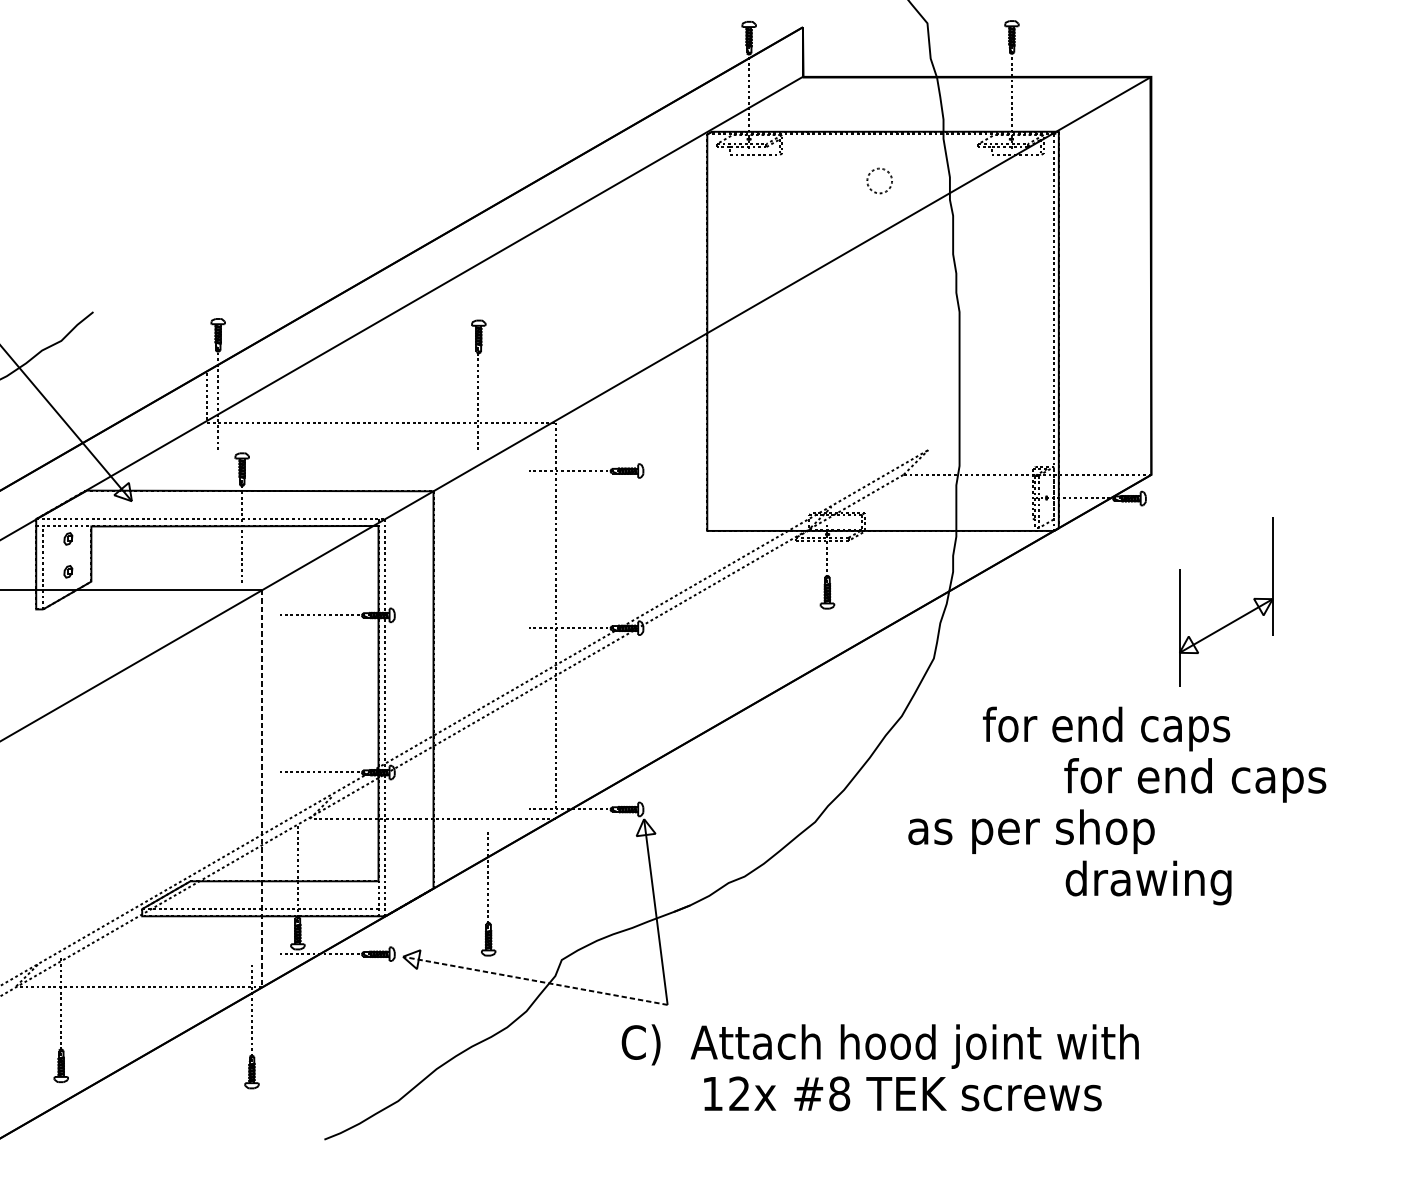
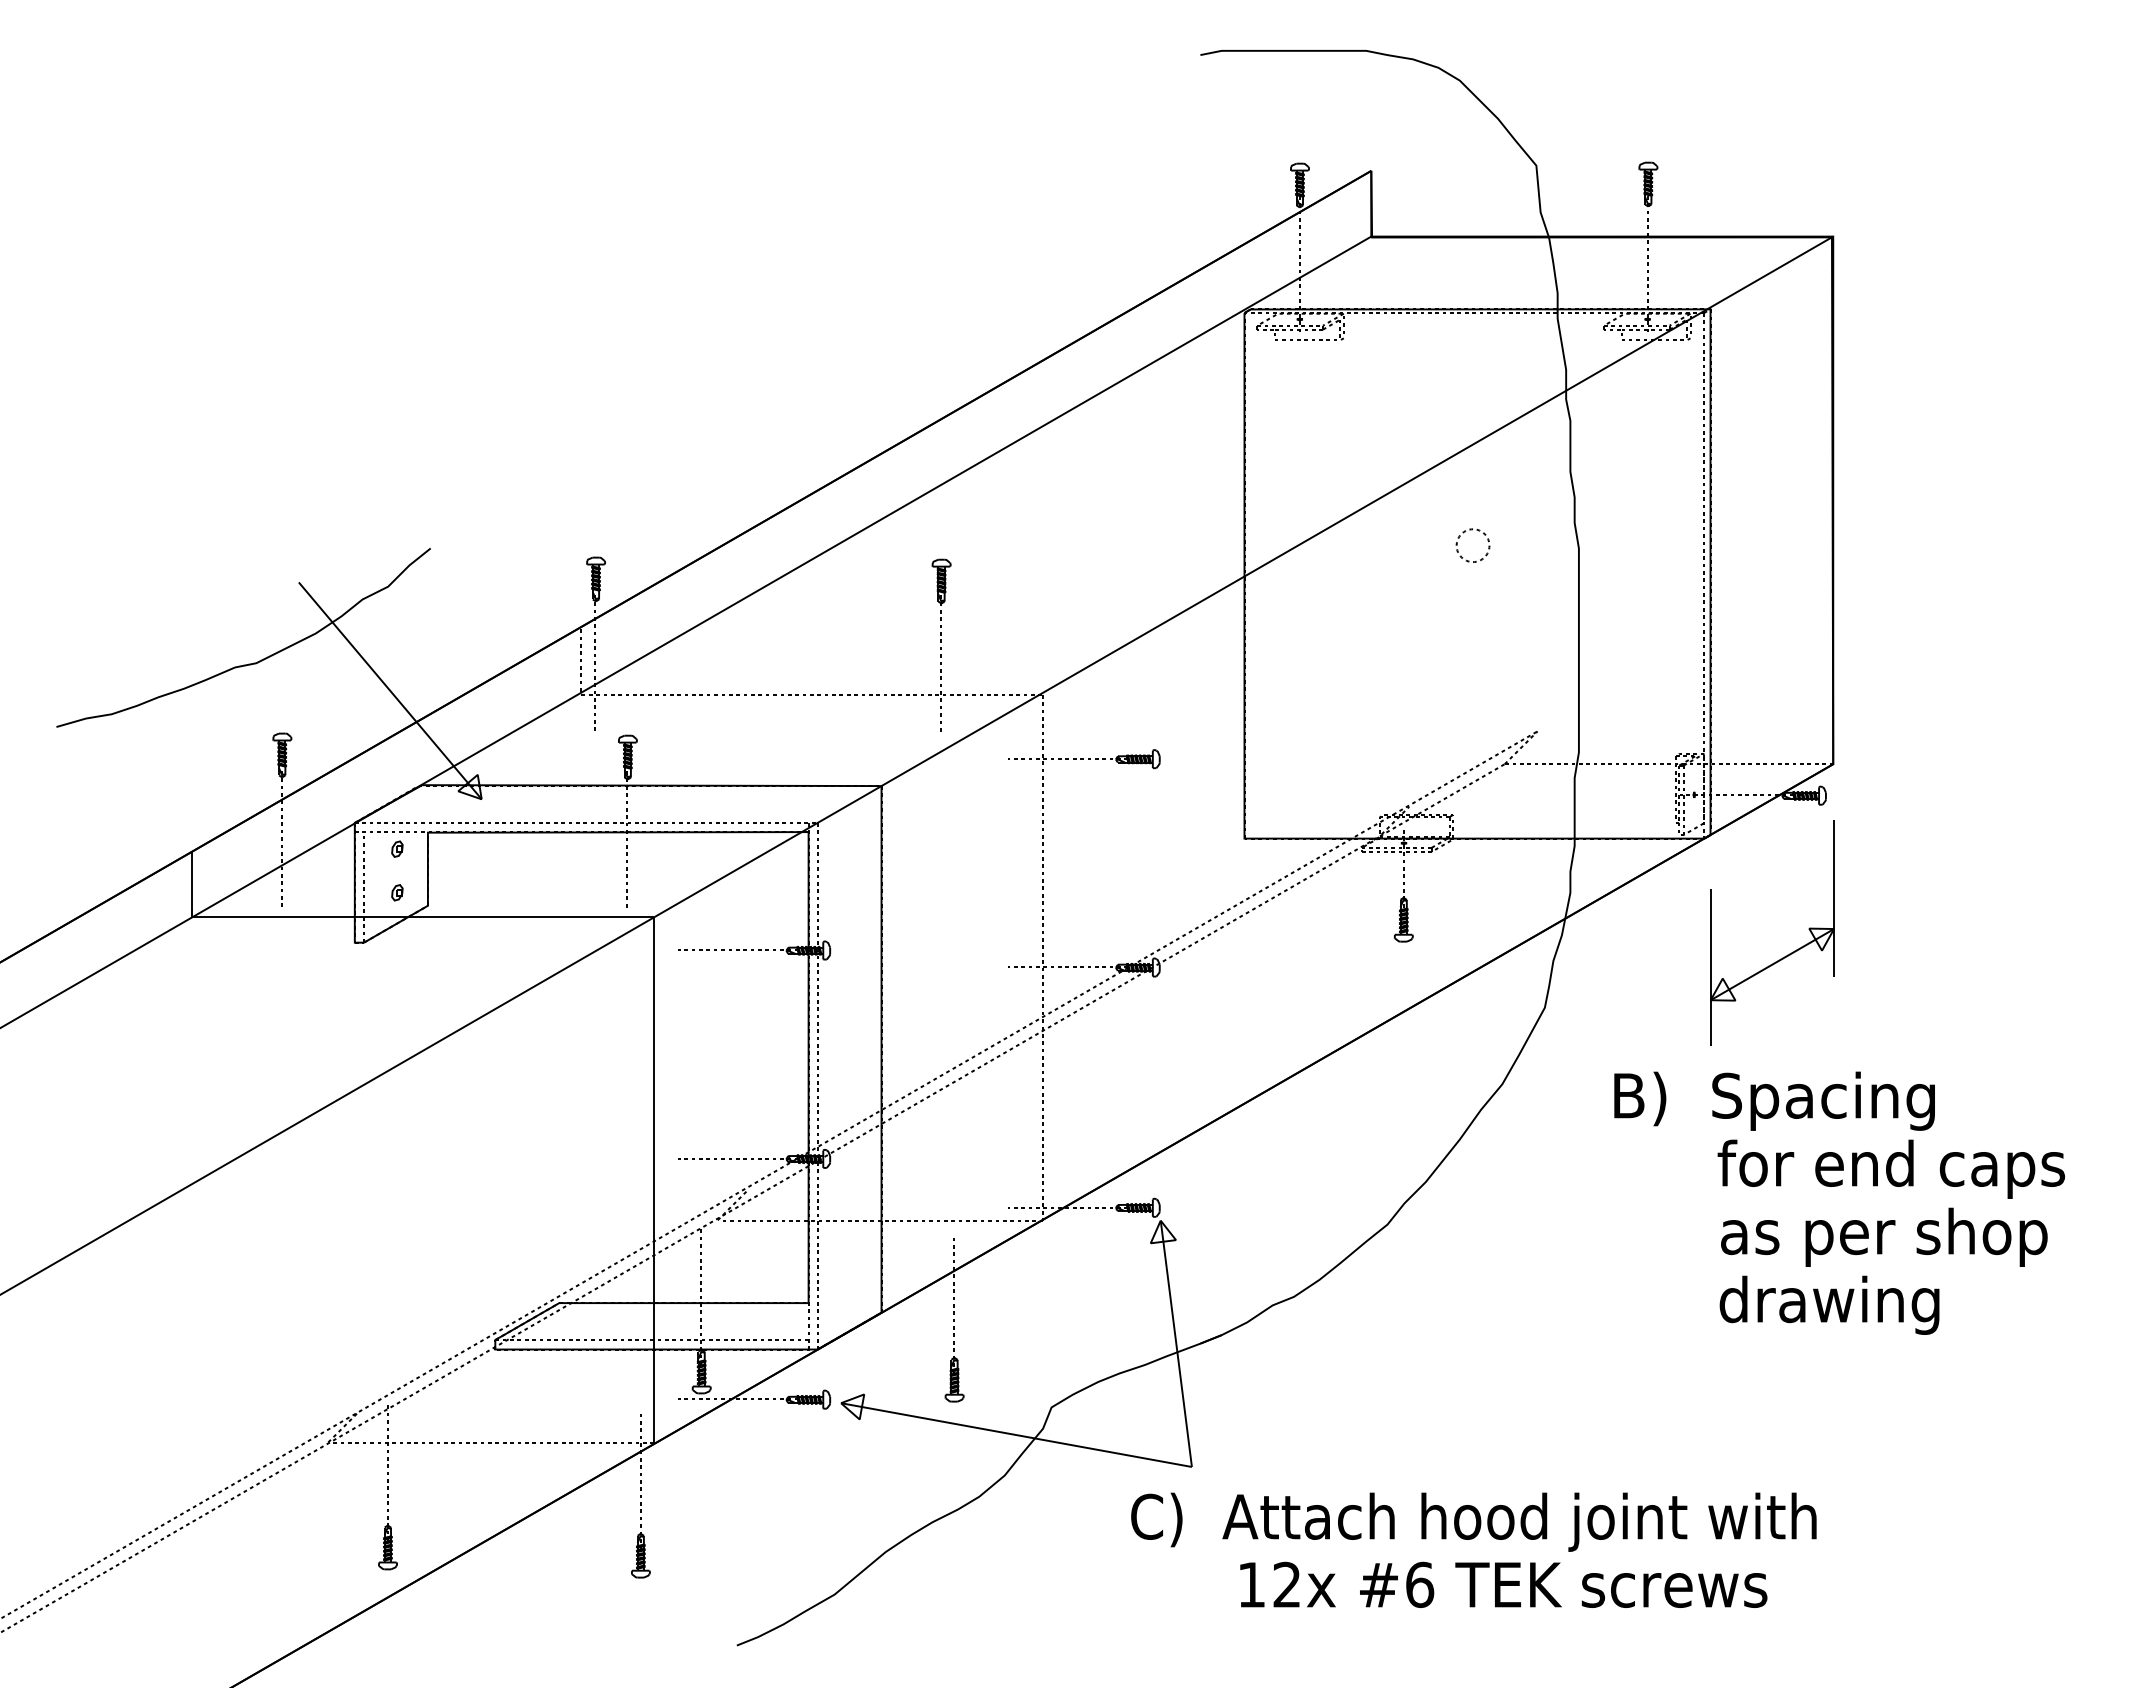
circle: (879, 180) -> (1472, 545), moved
part: (1237, 618) -> (1787, 954), moved
text: (1106, 728) -> (1773, 1100), for end caps -> B)  Spacing
line: (261, 788) -> (653, 1180), dashed -> solid
text: (1031, 831) -> (1884, 1236), moved
line: (535, 981) -> (1016, 1435), dashed -> solid
text: (840, 1093) -> (1420, 1584), #8 -> #6

